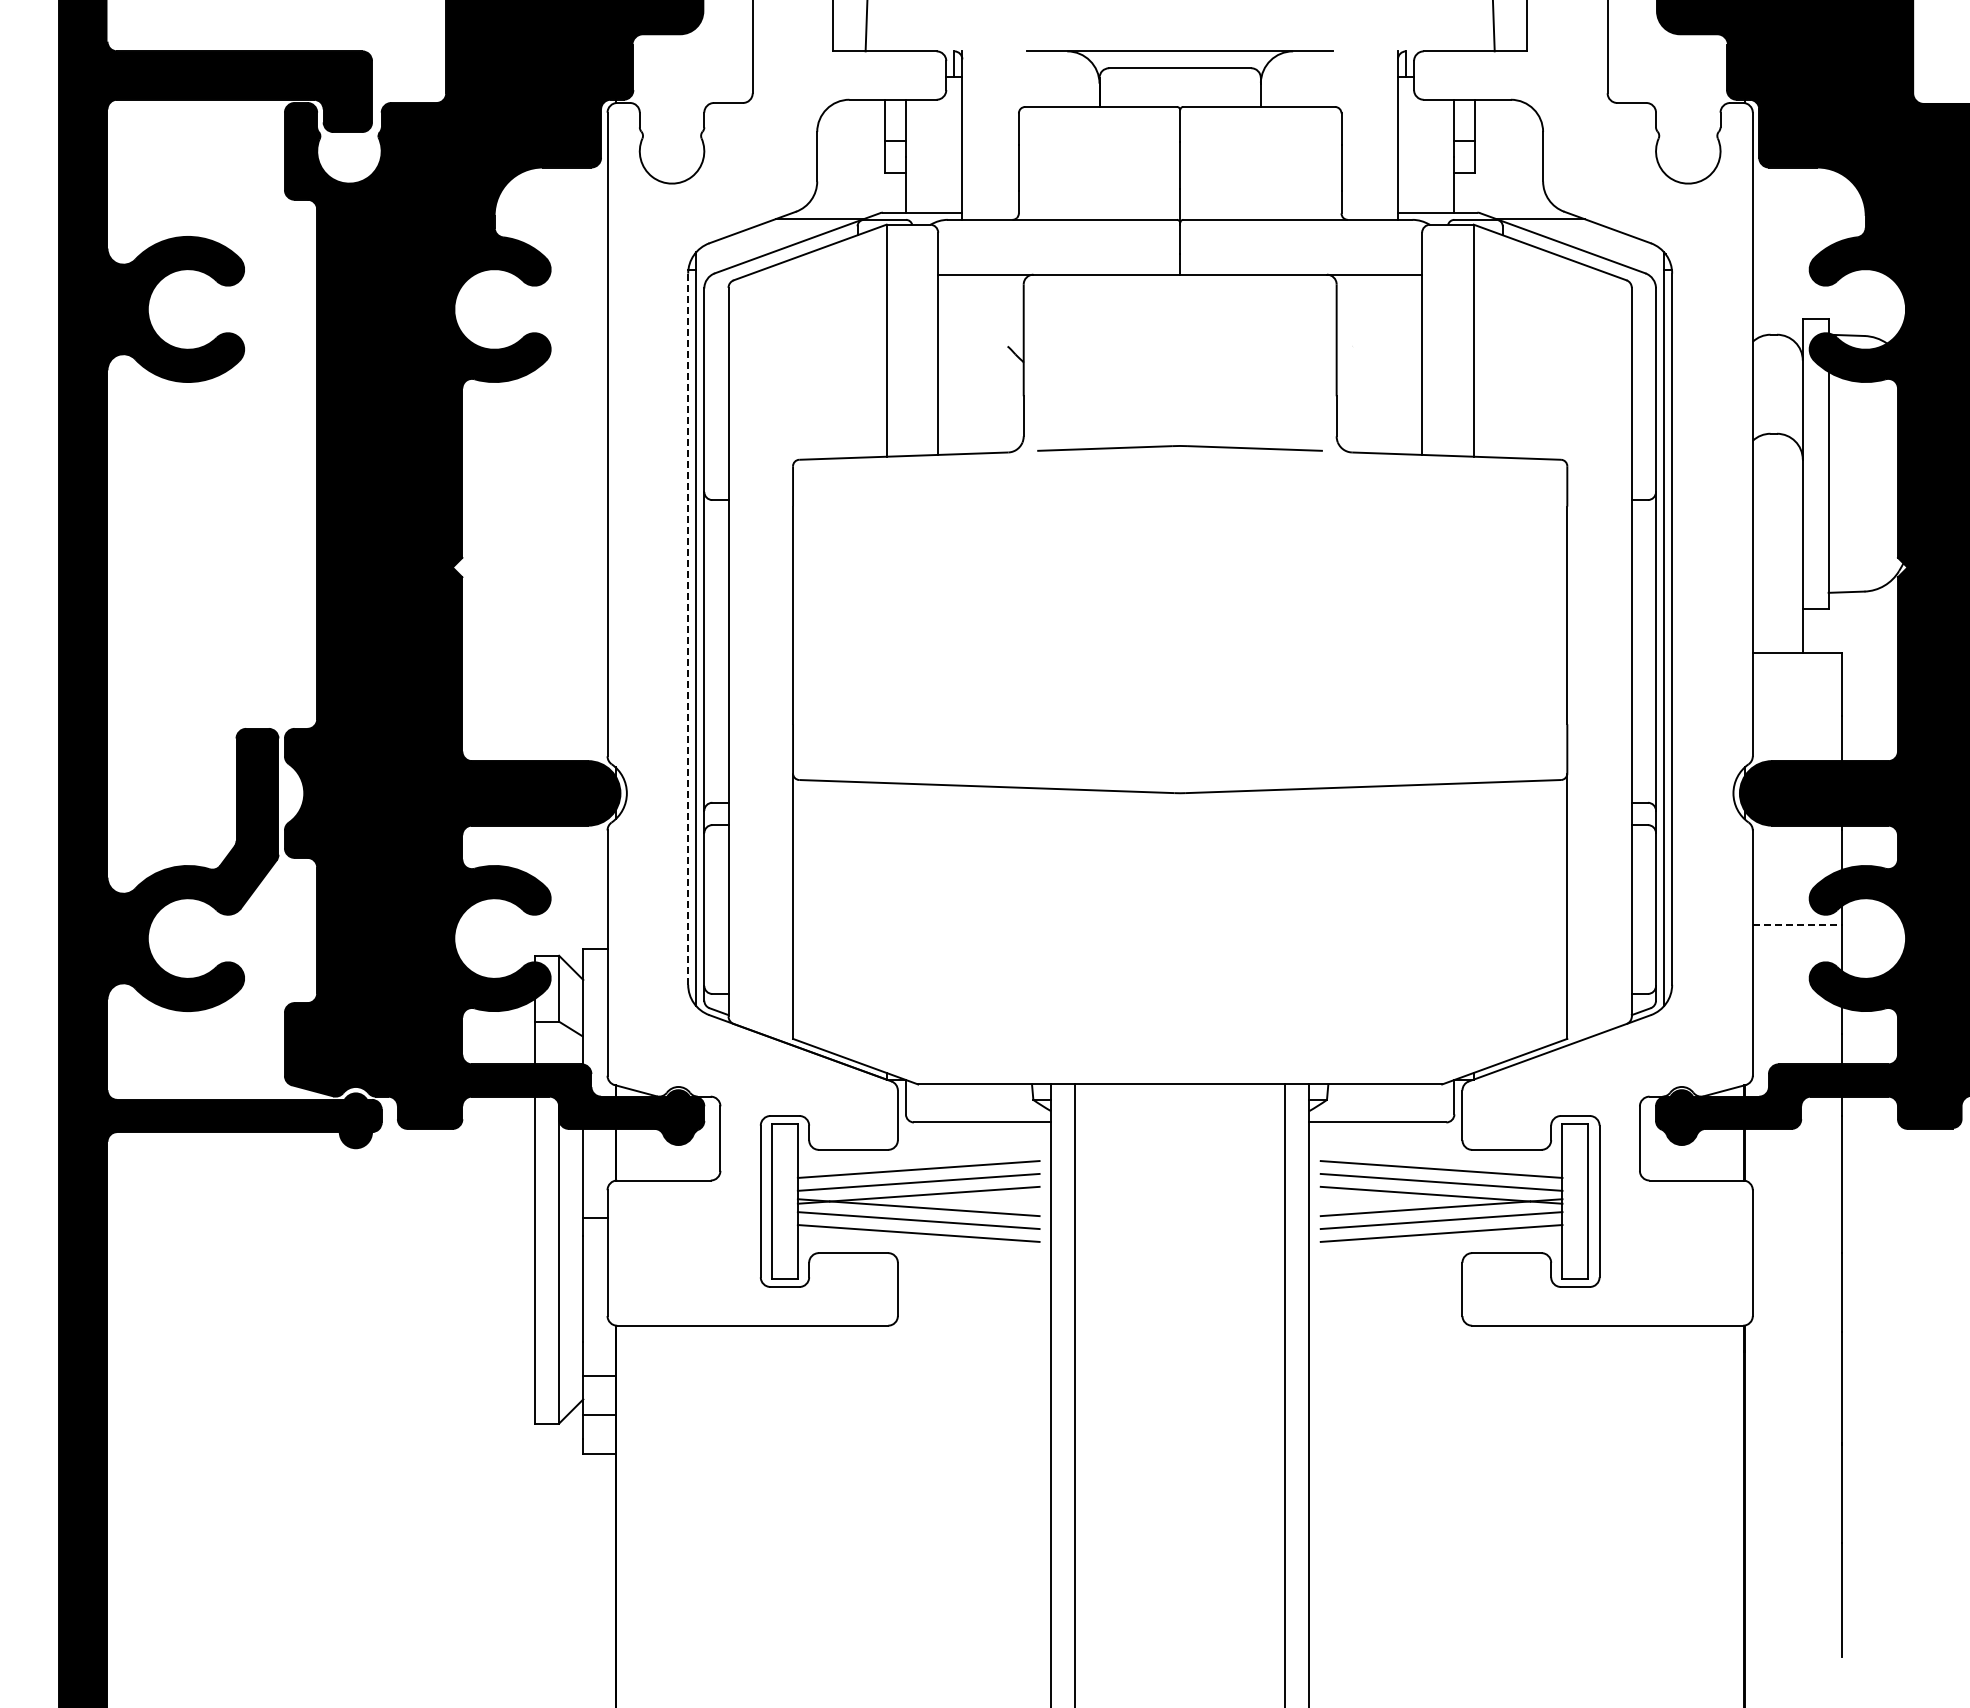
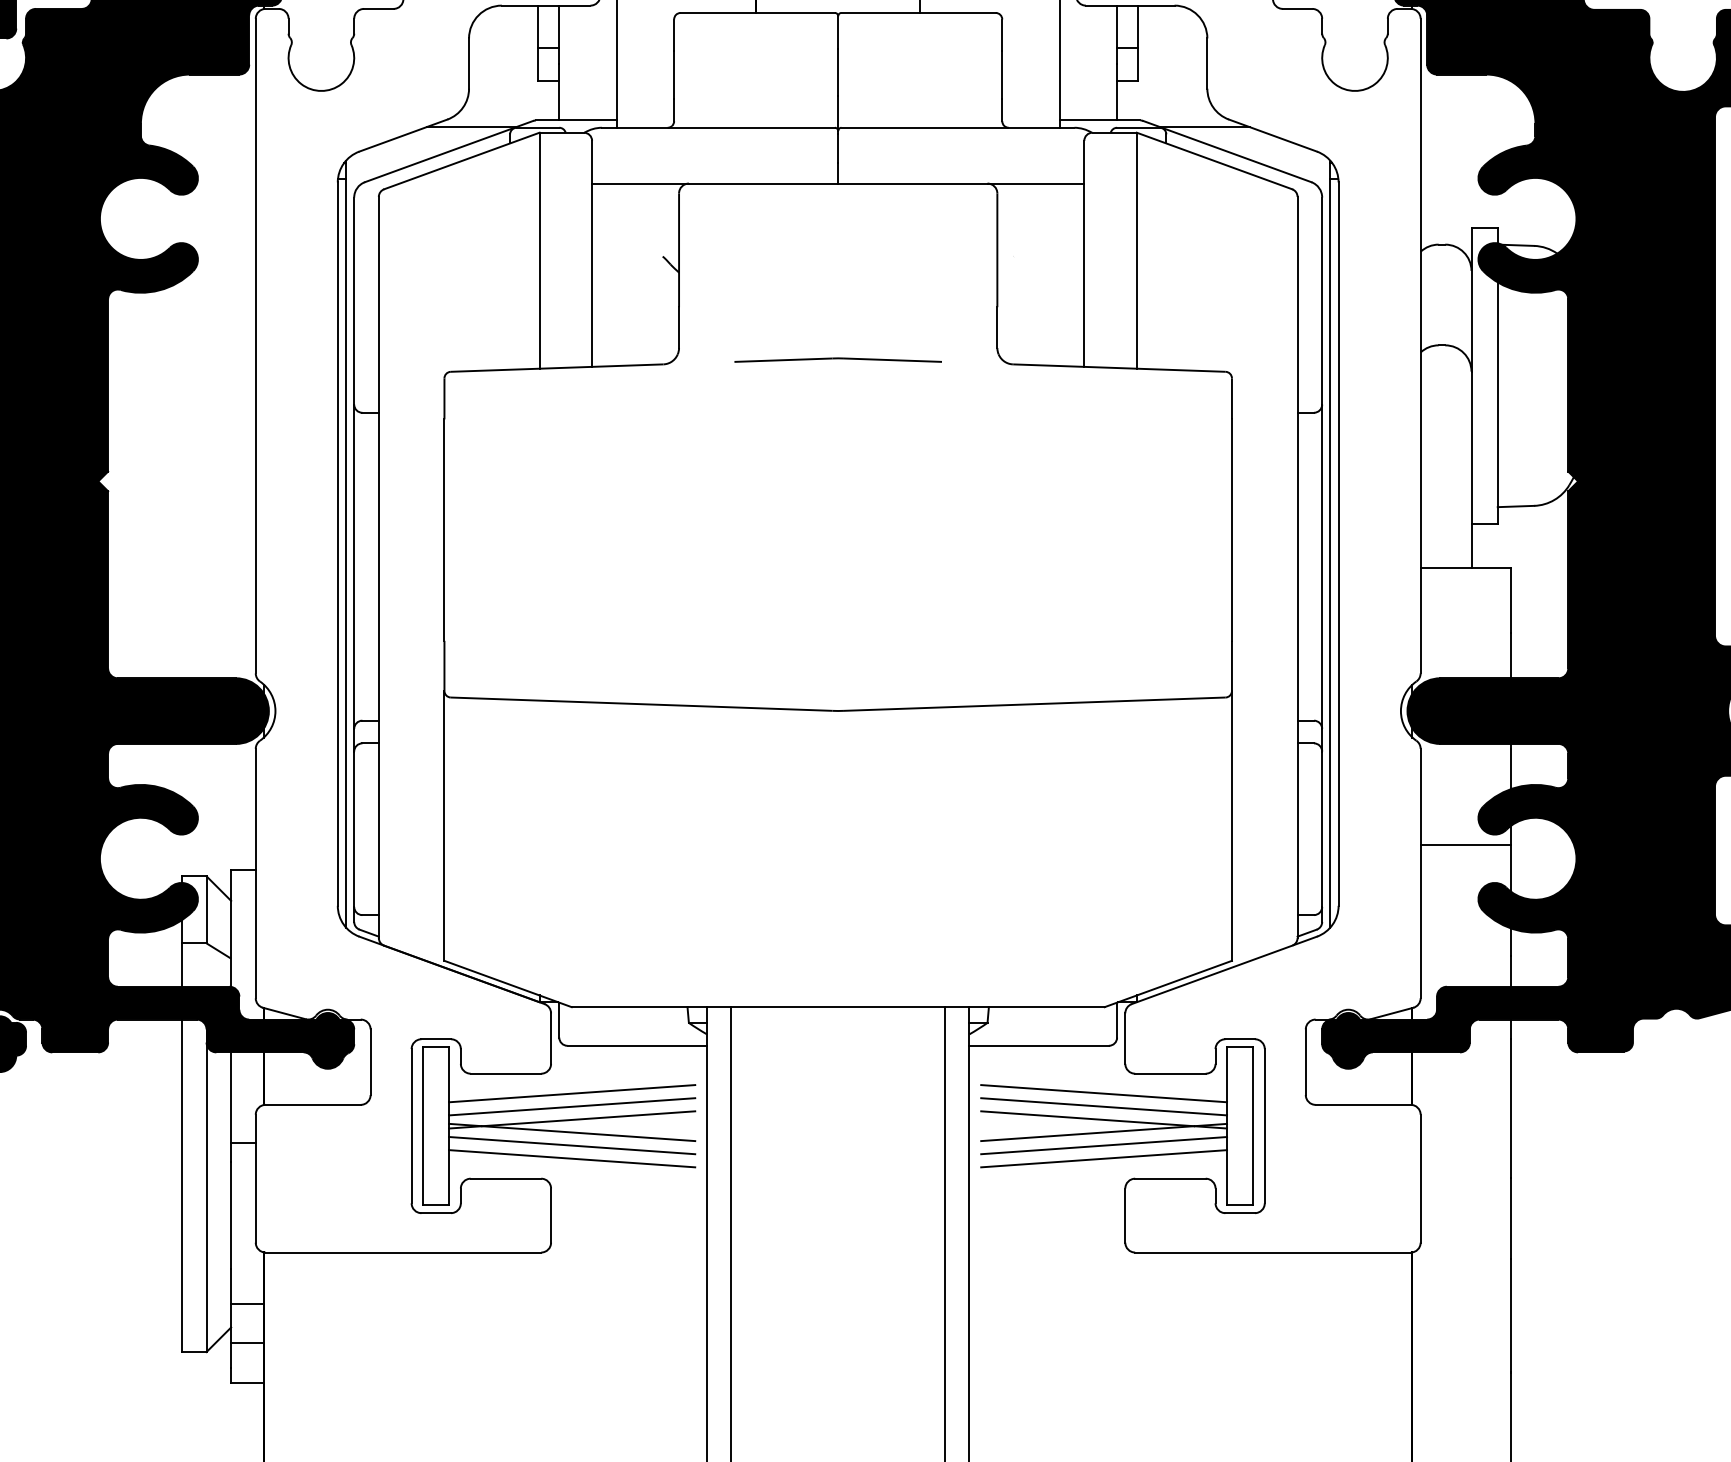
part: (1180, 447) -> (838, 359), size x0.71
line: (688, 629) -> (338, 544), dashed -> solid
line: (1797, 924) -> (1466, 844), dashed -> solid

